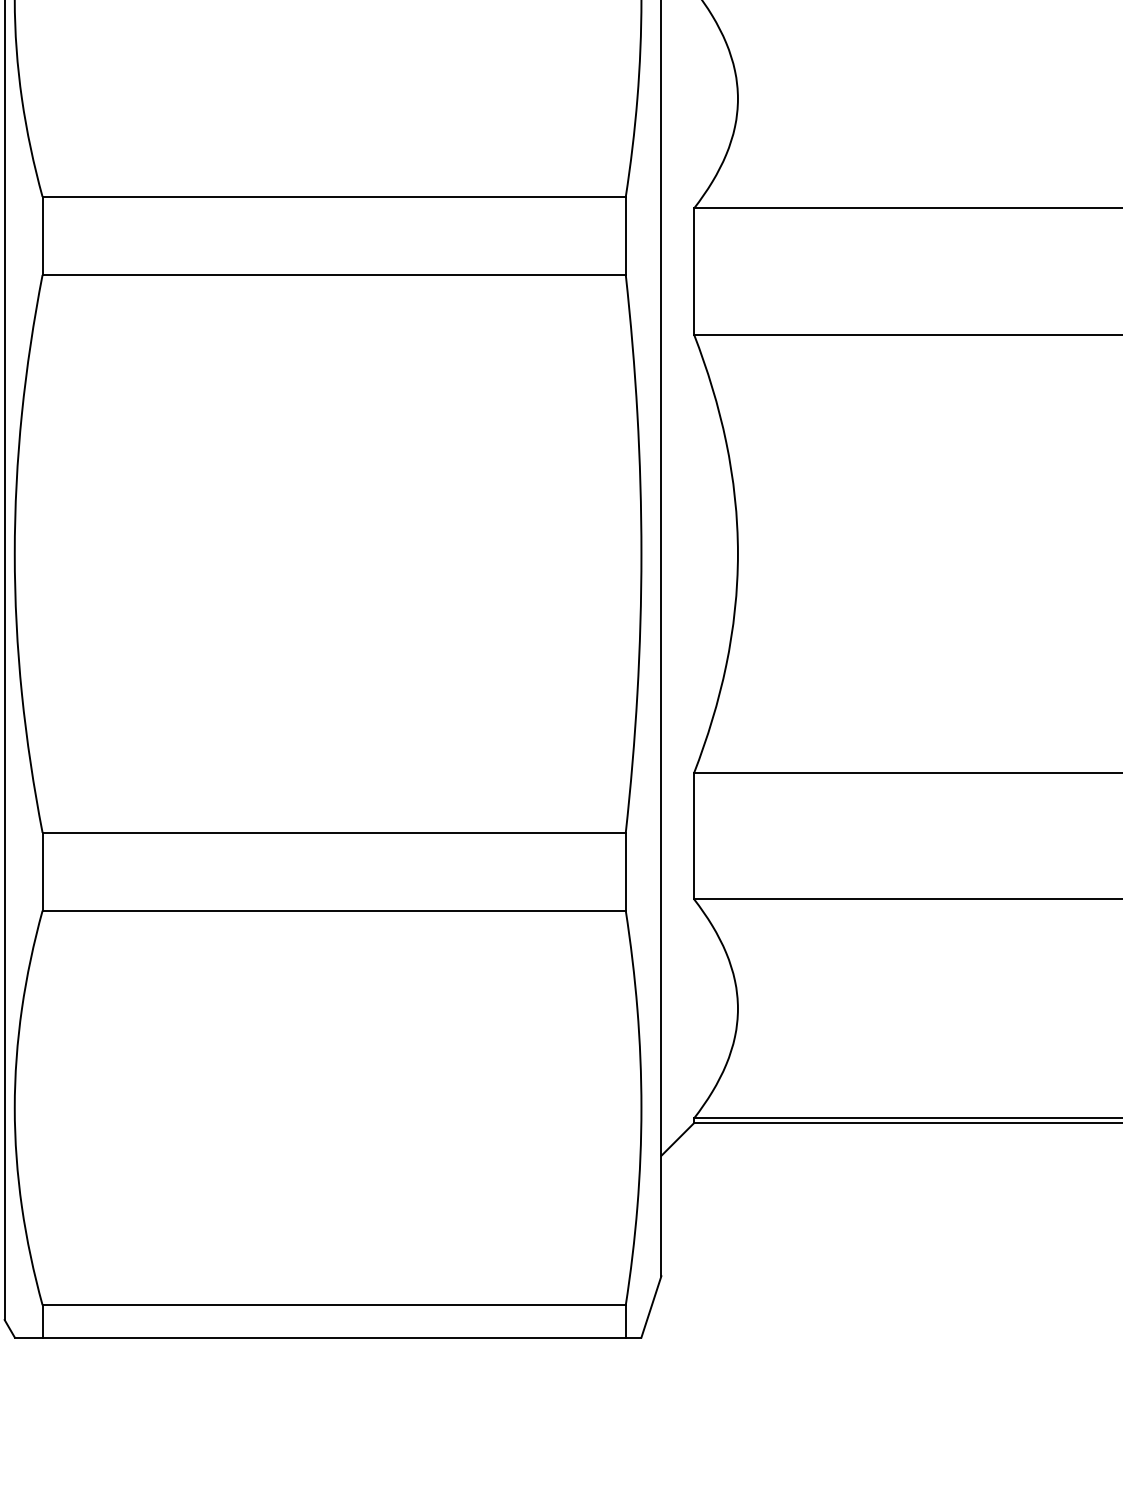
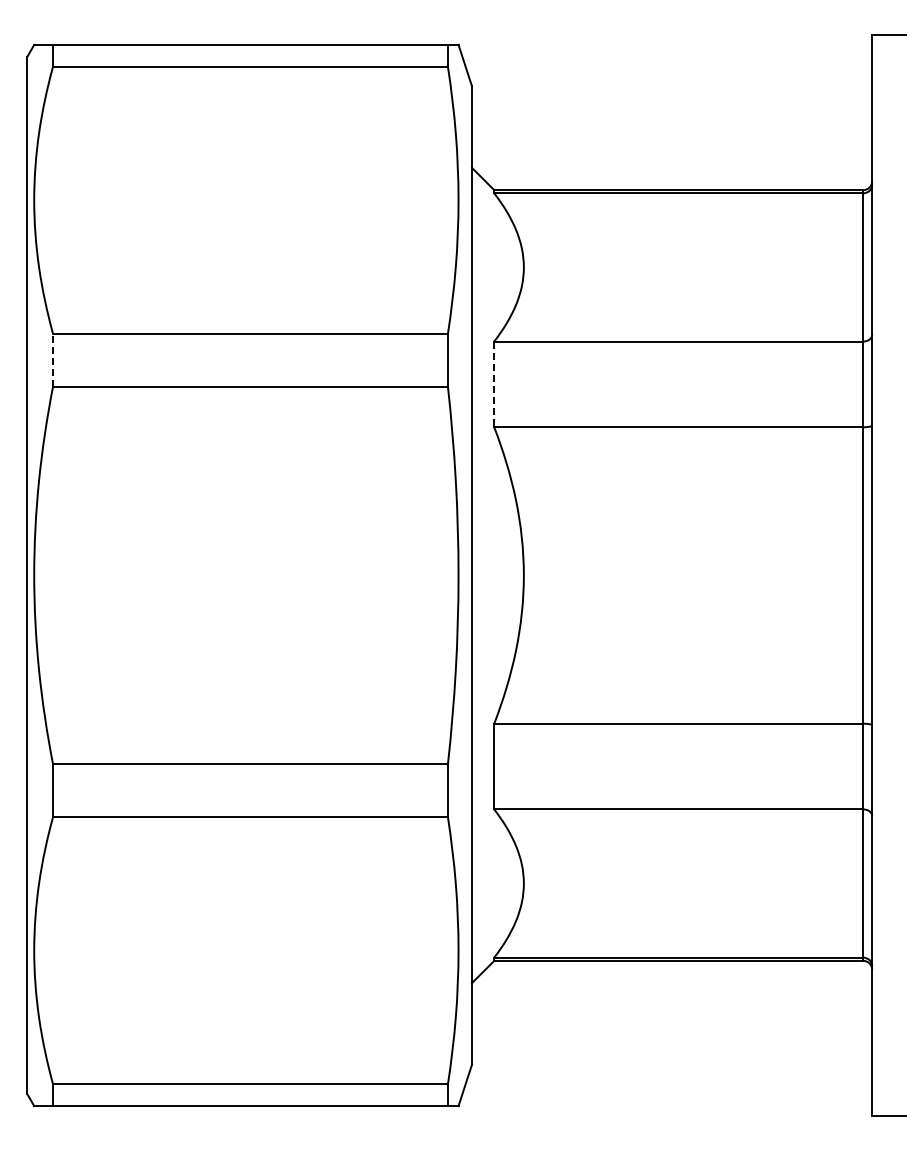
line: (43, 234) -> (53, 359), solid -> dashed
line: (694, 271) -> (494, 384), solid -> dashed

